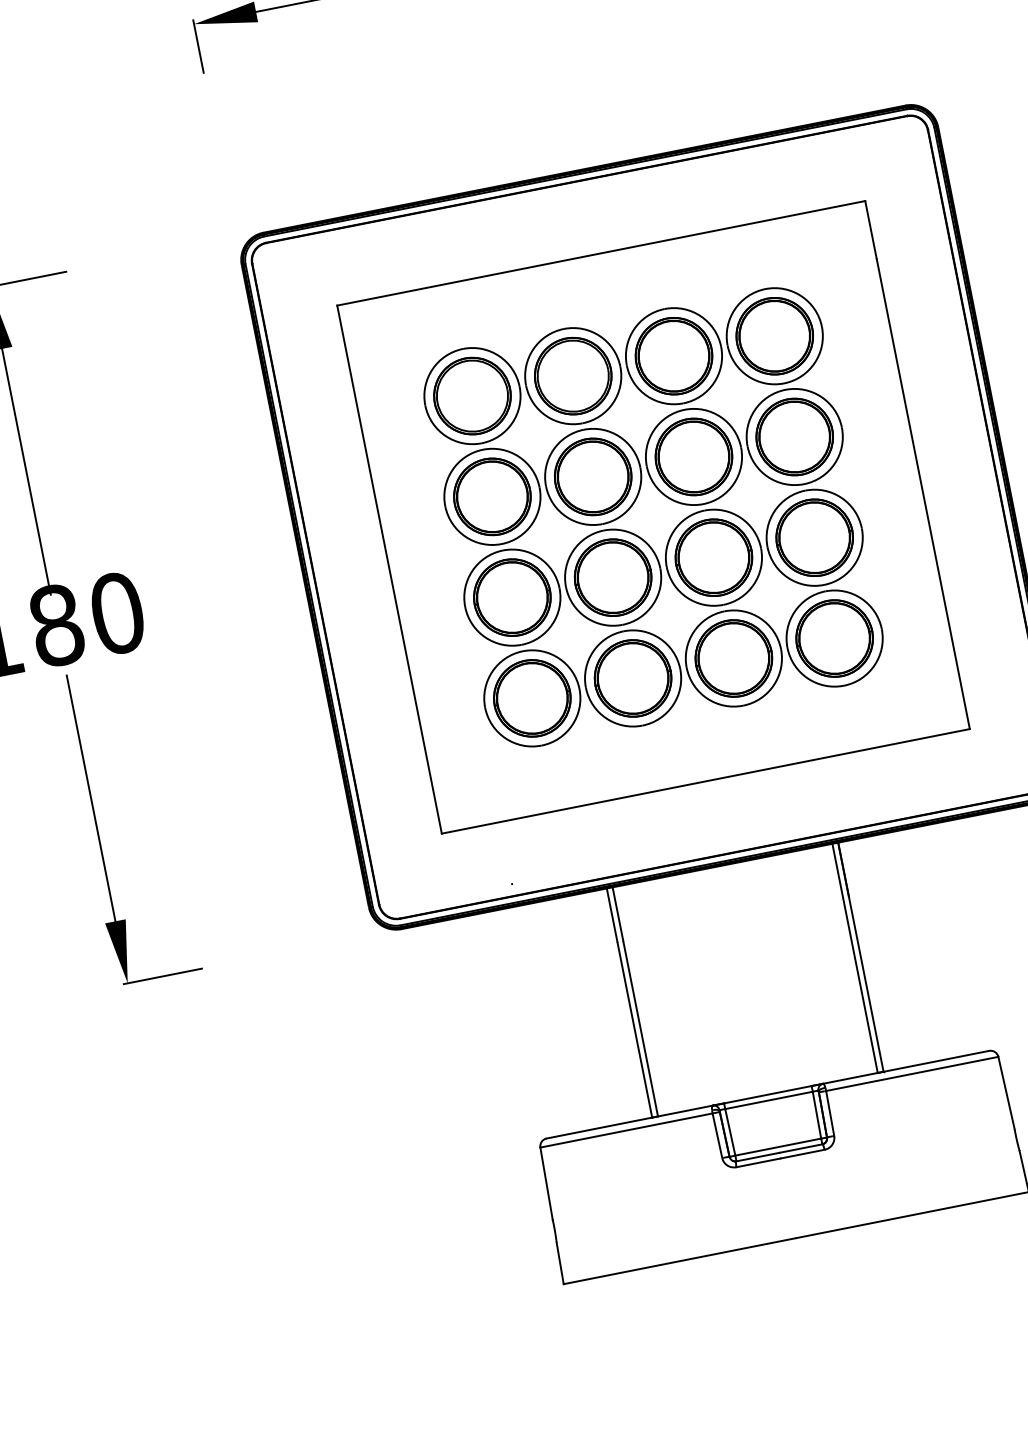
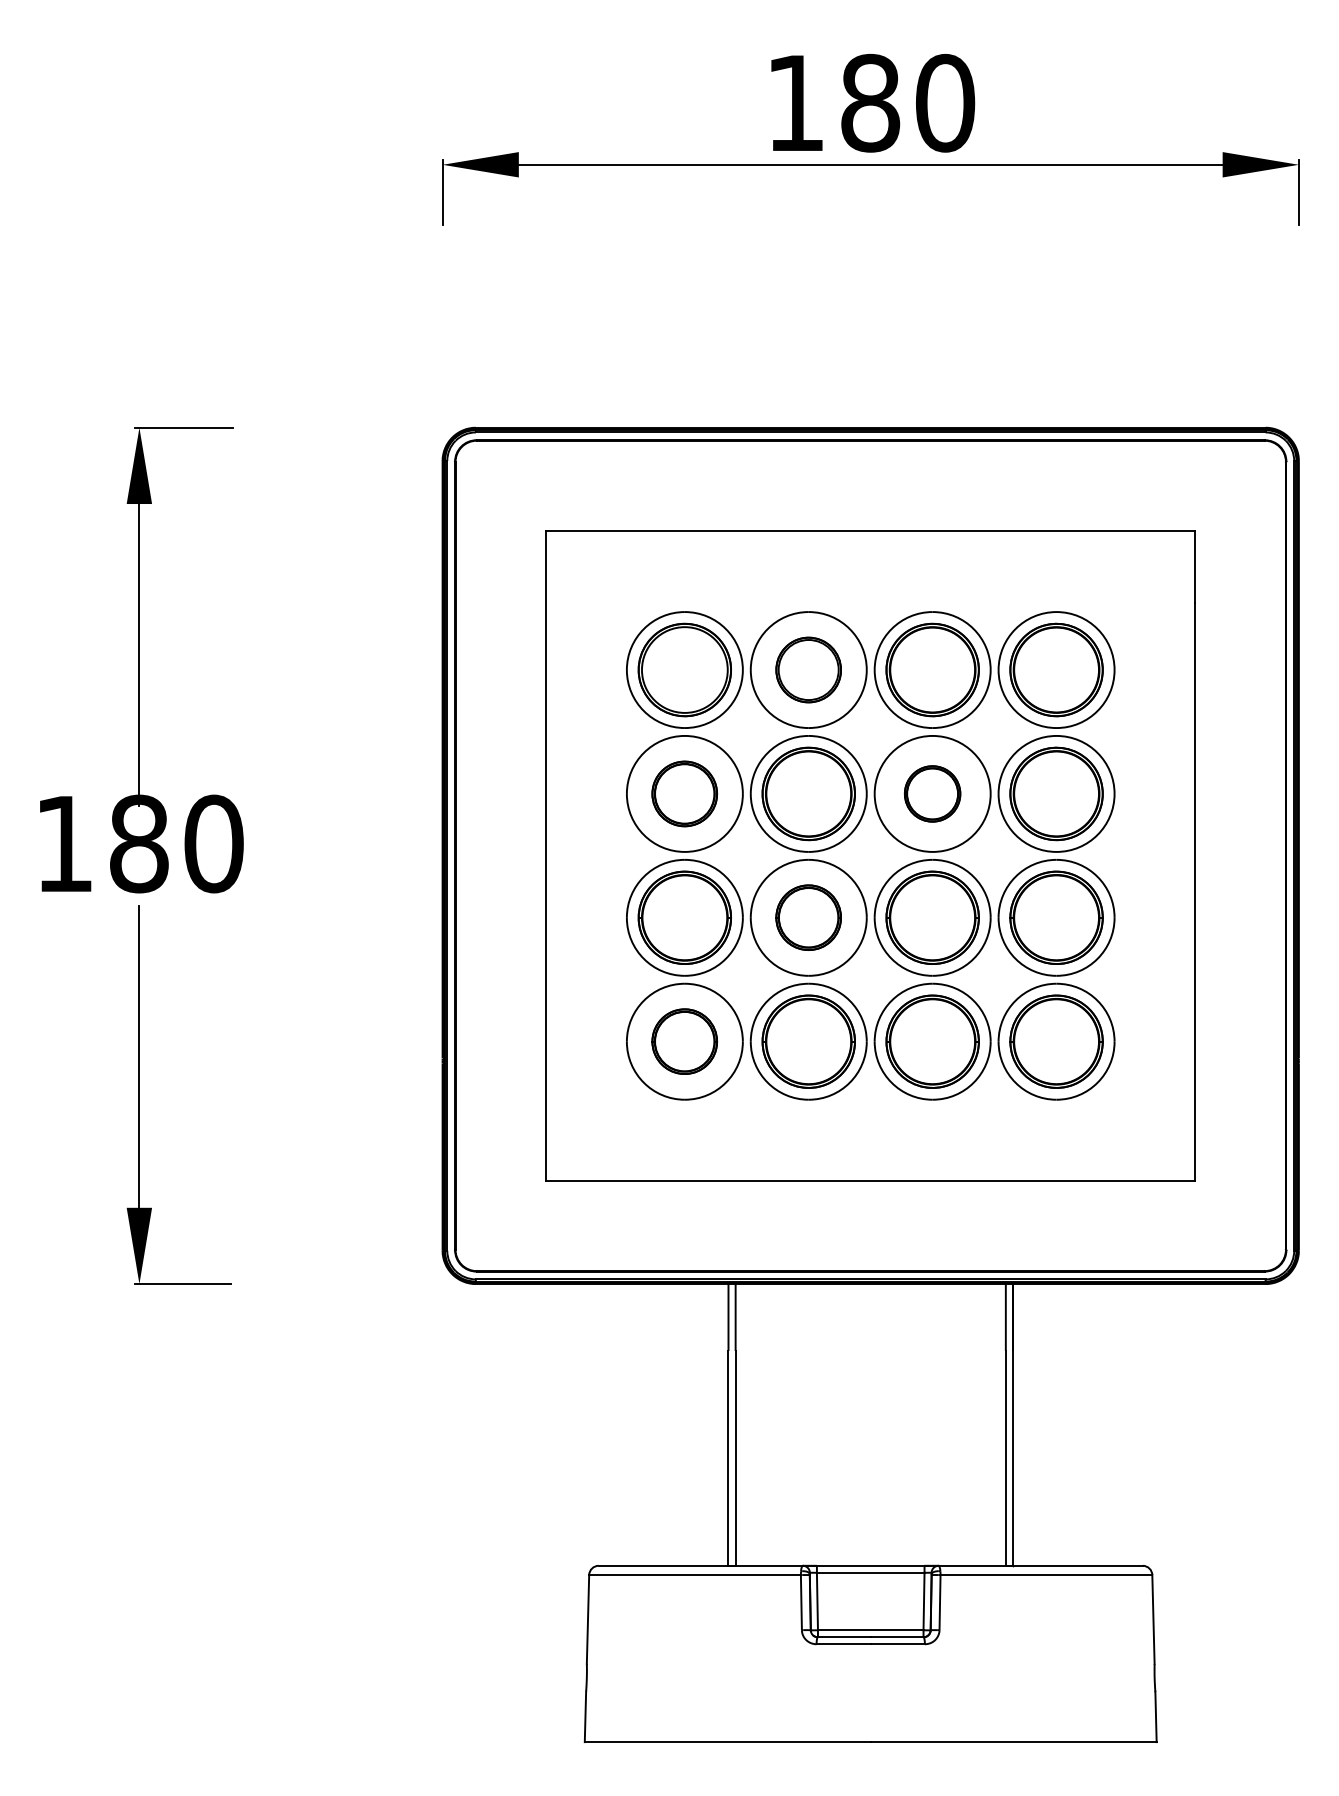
part: (572, 375) -> (808, 669), size x0.7
part: (693, 456) -> (932, 793), size x0.6
part: (492, 496) -> (684, 793), size x0.7
part: (612, 577) -> (808, 917), size x0.7
part: (531, 698) -> (684, 1041), size x0.7

